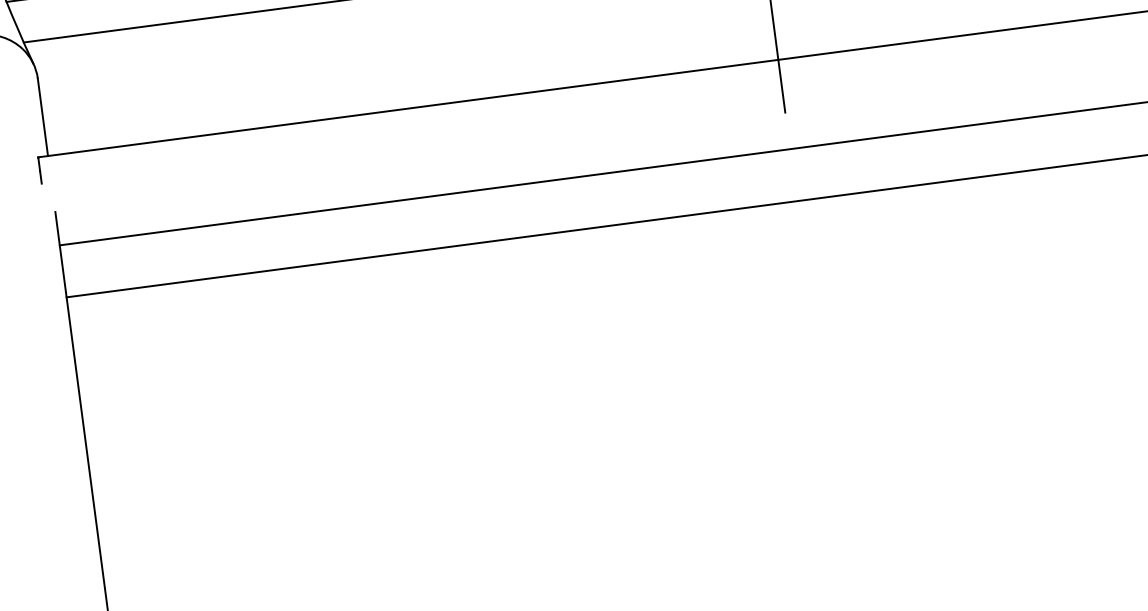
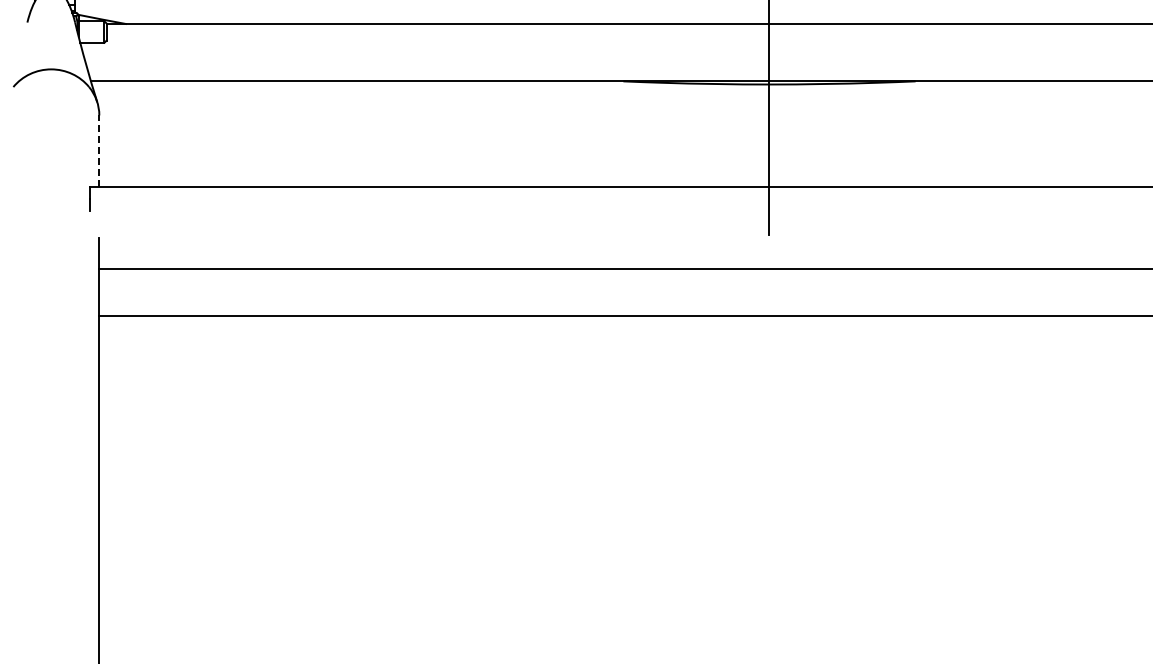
line: (43, 117) -> (99, 151), solid -> dashed

